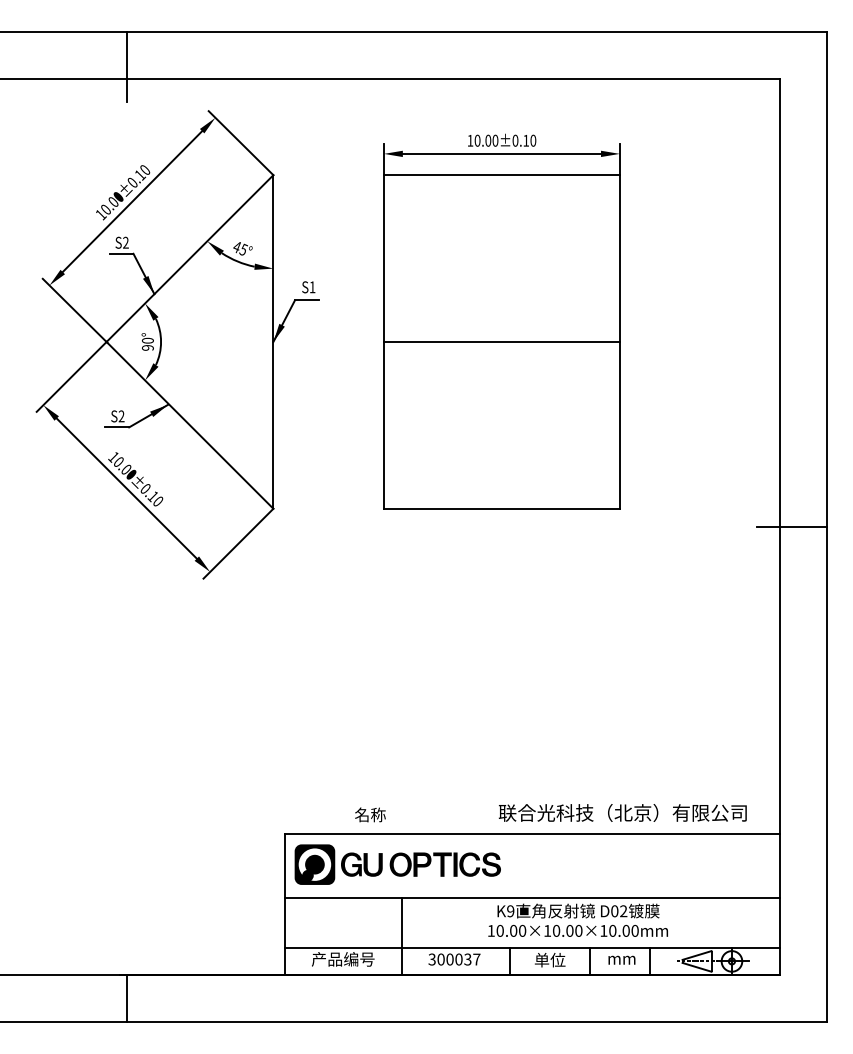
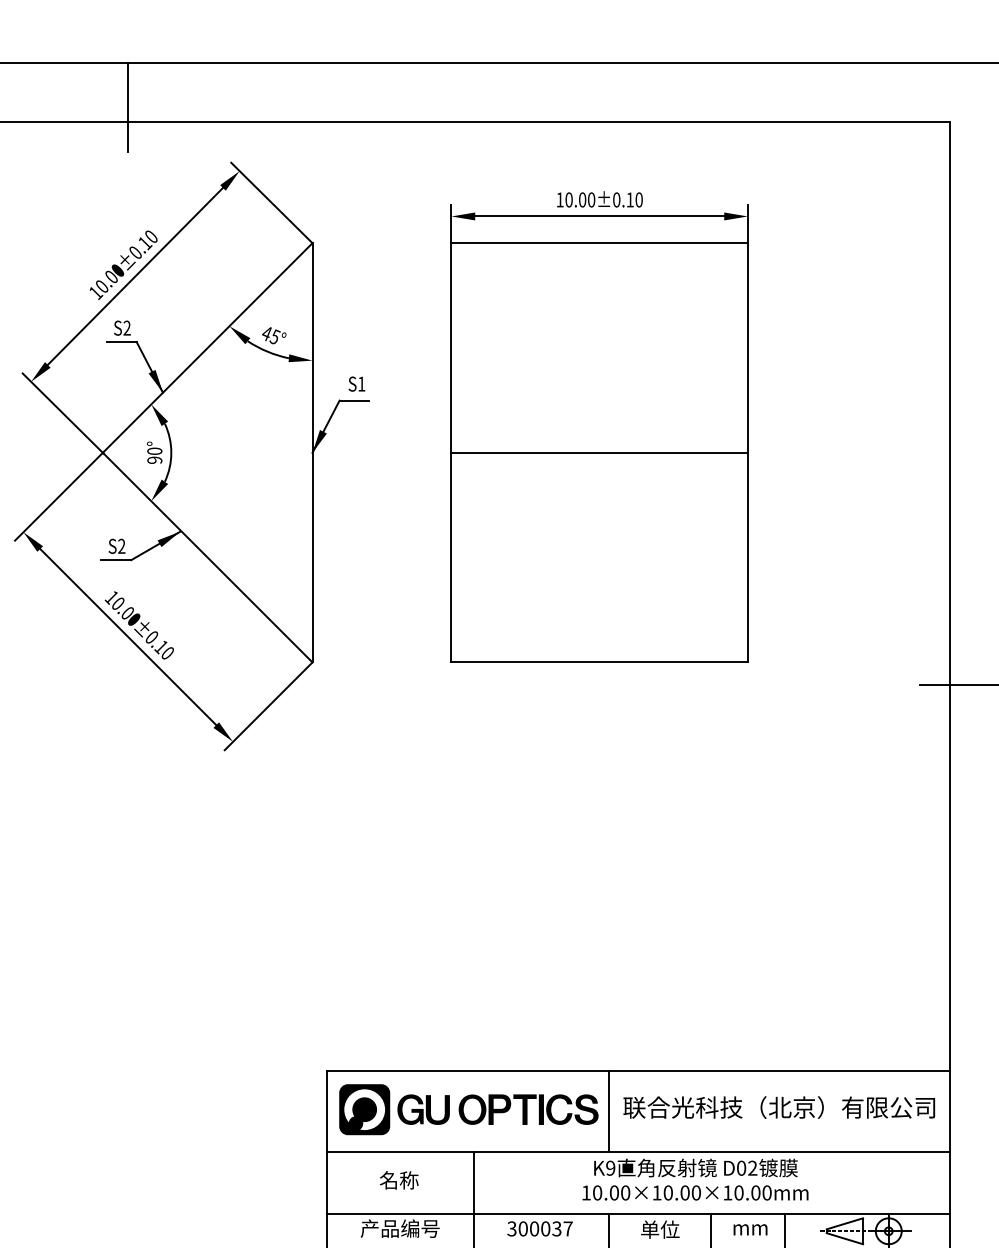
text: (622, 812) -> (778, 1106), moved
text: (370, 814) -> (399, 1179), moved
line: (509, 865) -> (609, 1110), added

